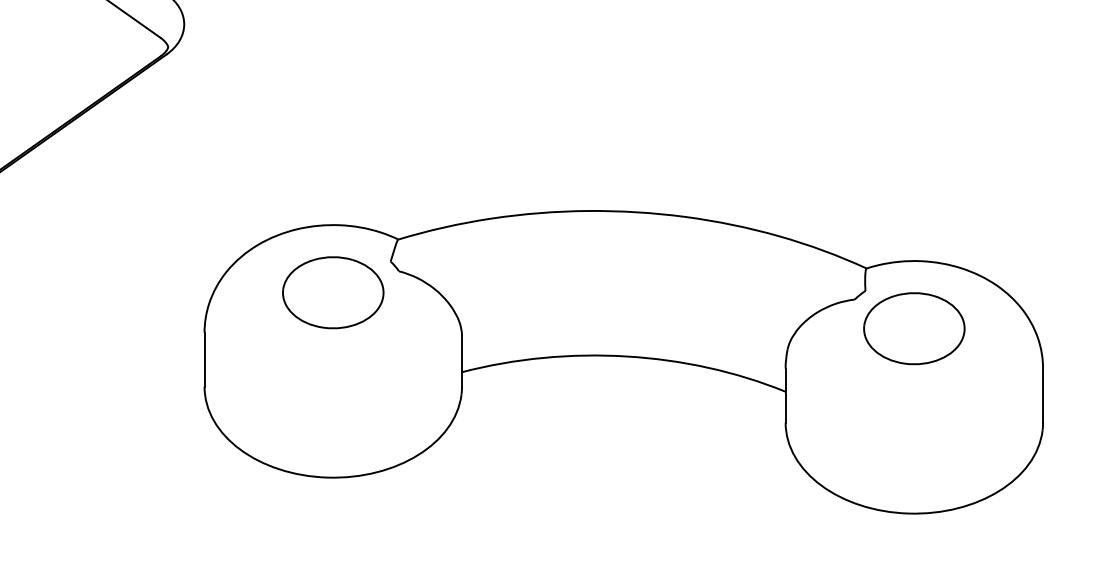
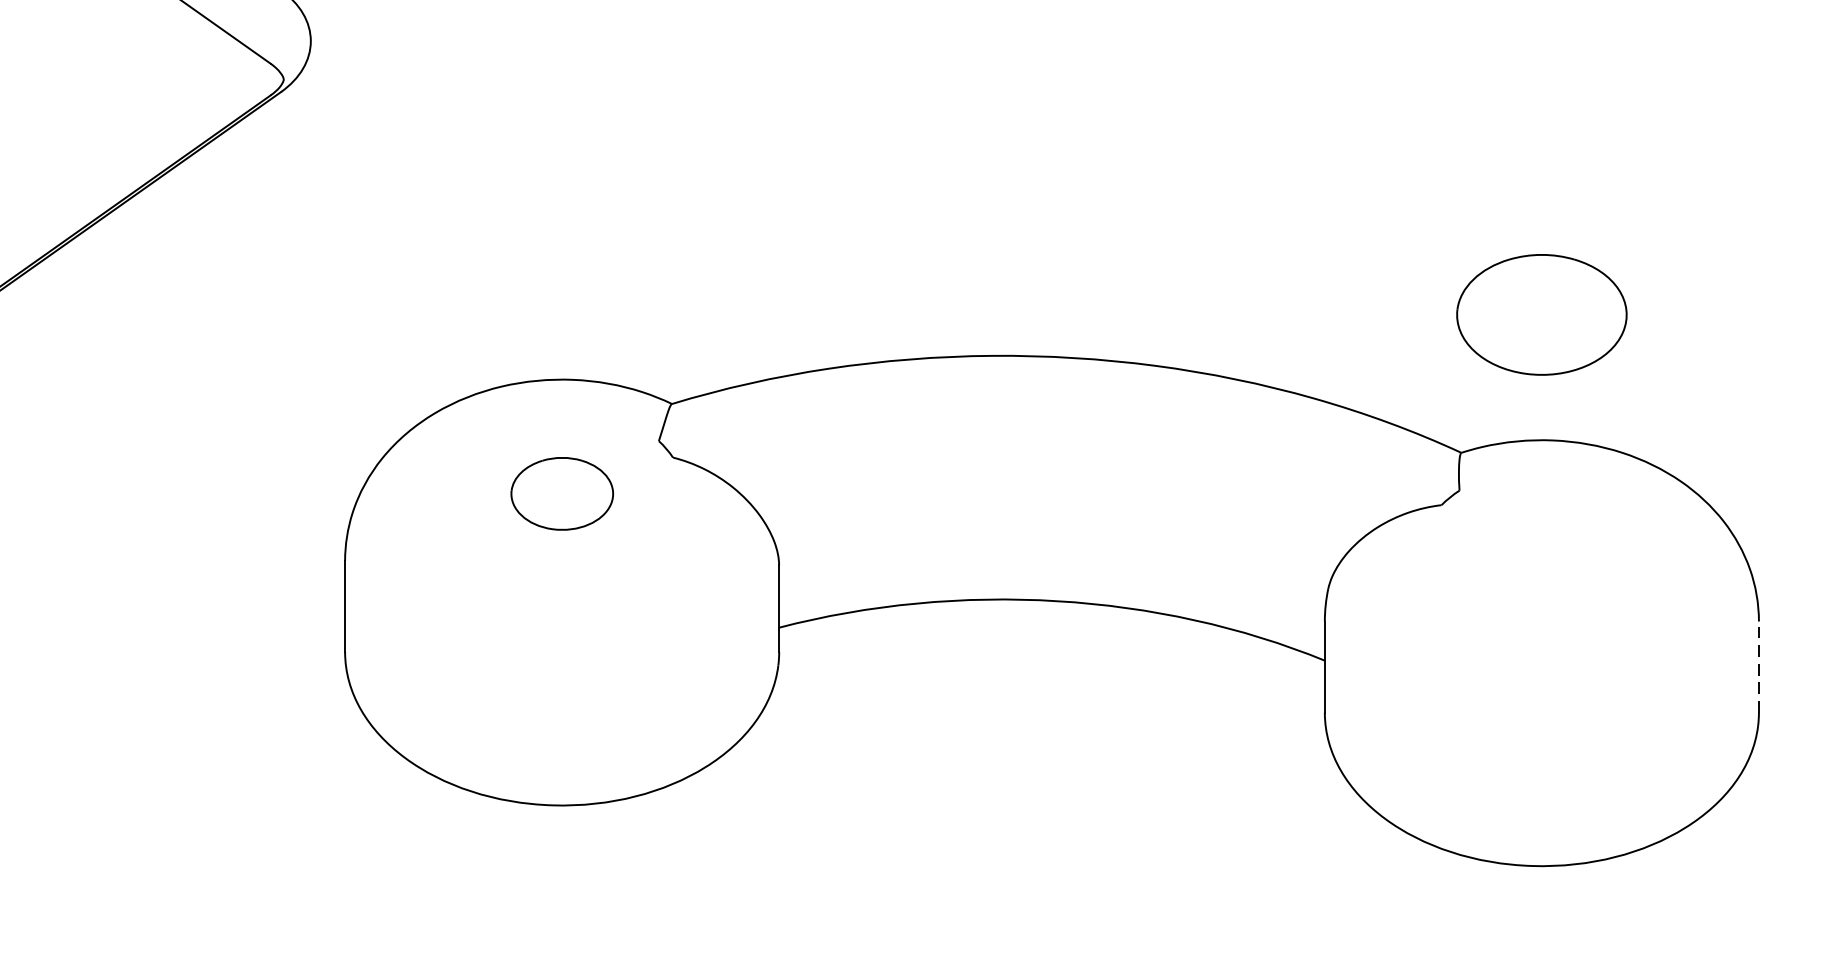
part: (333, 292) -> (562, 493), size x0.6
part: (914, 328) -> (1542, 314), moved
line: (1043, 395) -> (1759, 666), solid -> dashed

